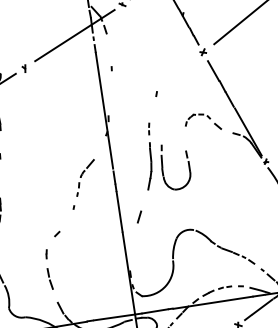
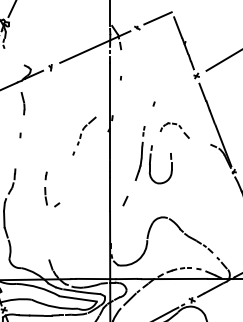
part: (202, 122) -> (174, 130), moved
part: (83, 183) -> (84, 135), moved
part: (48, 269) -> (45, 188), moved

